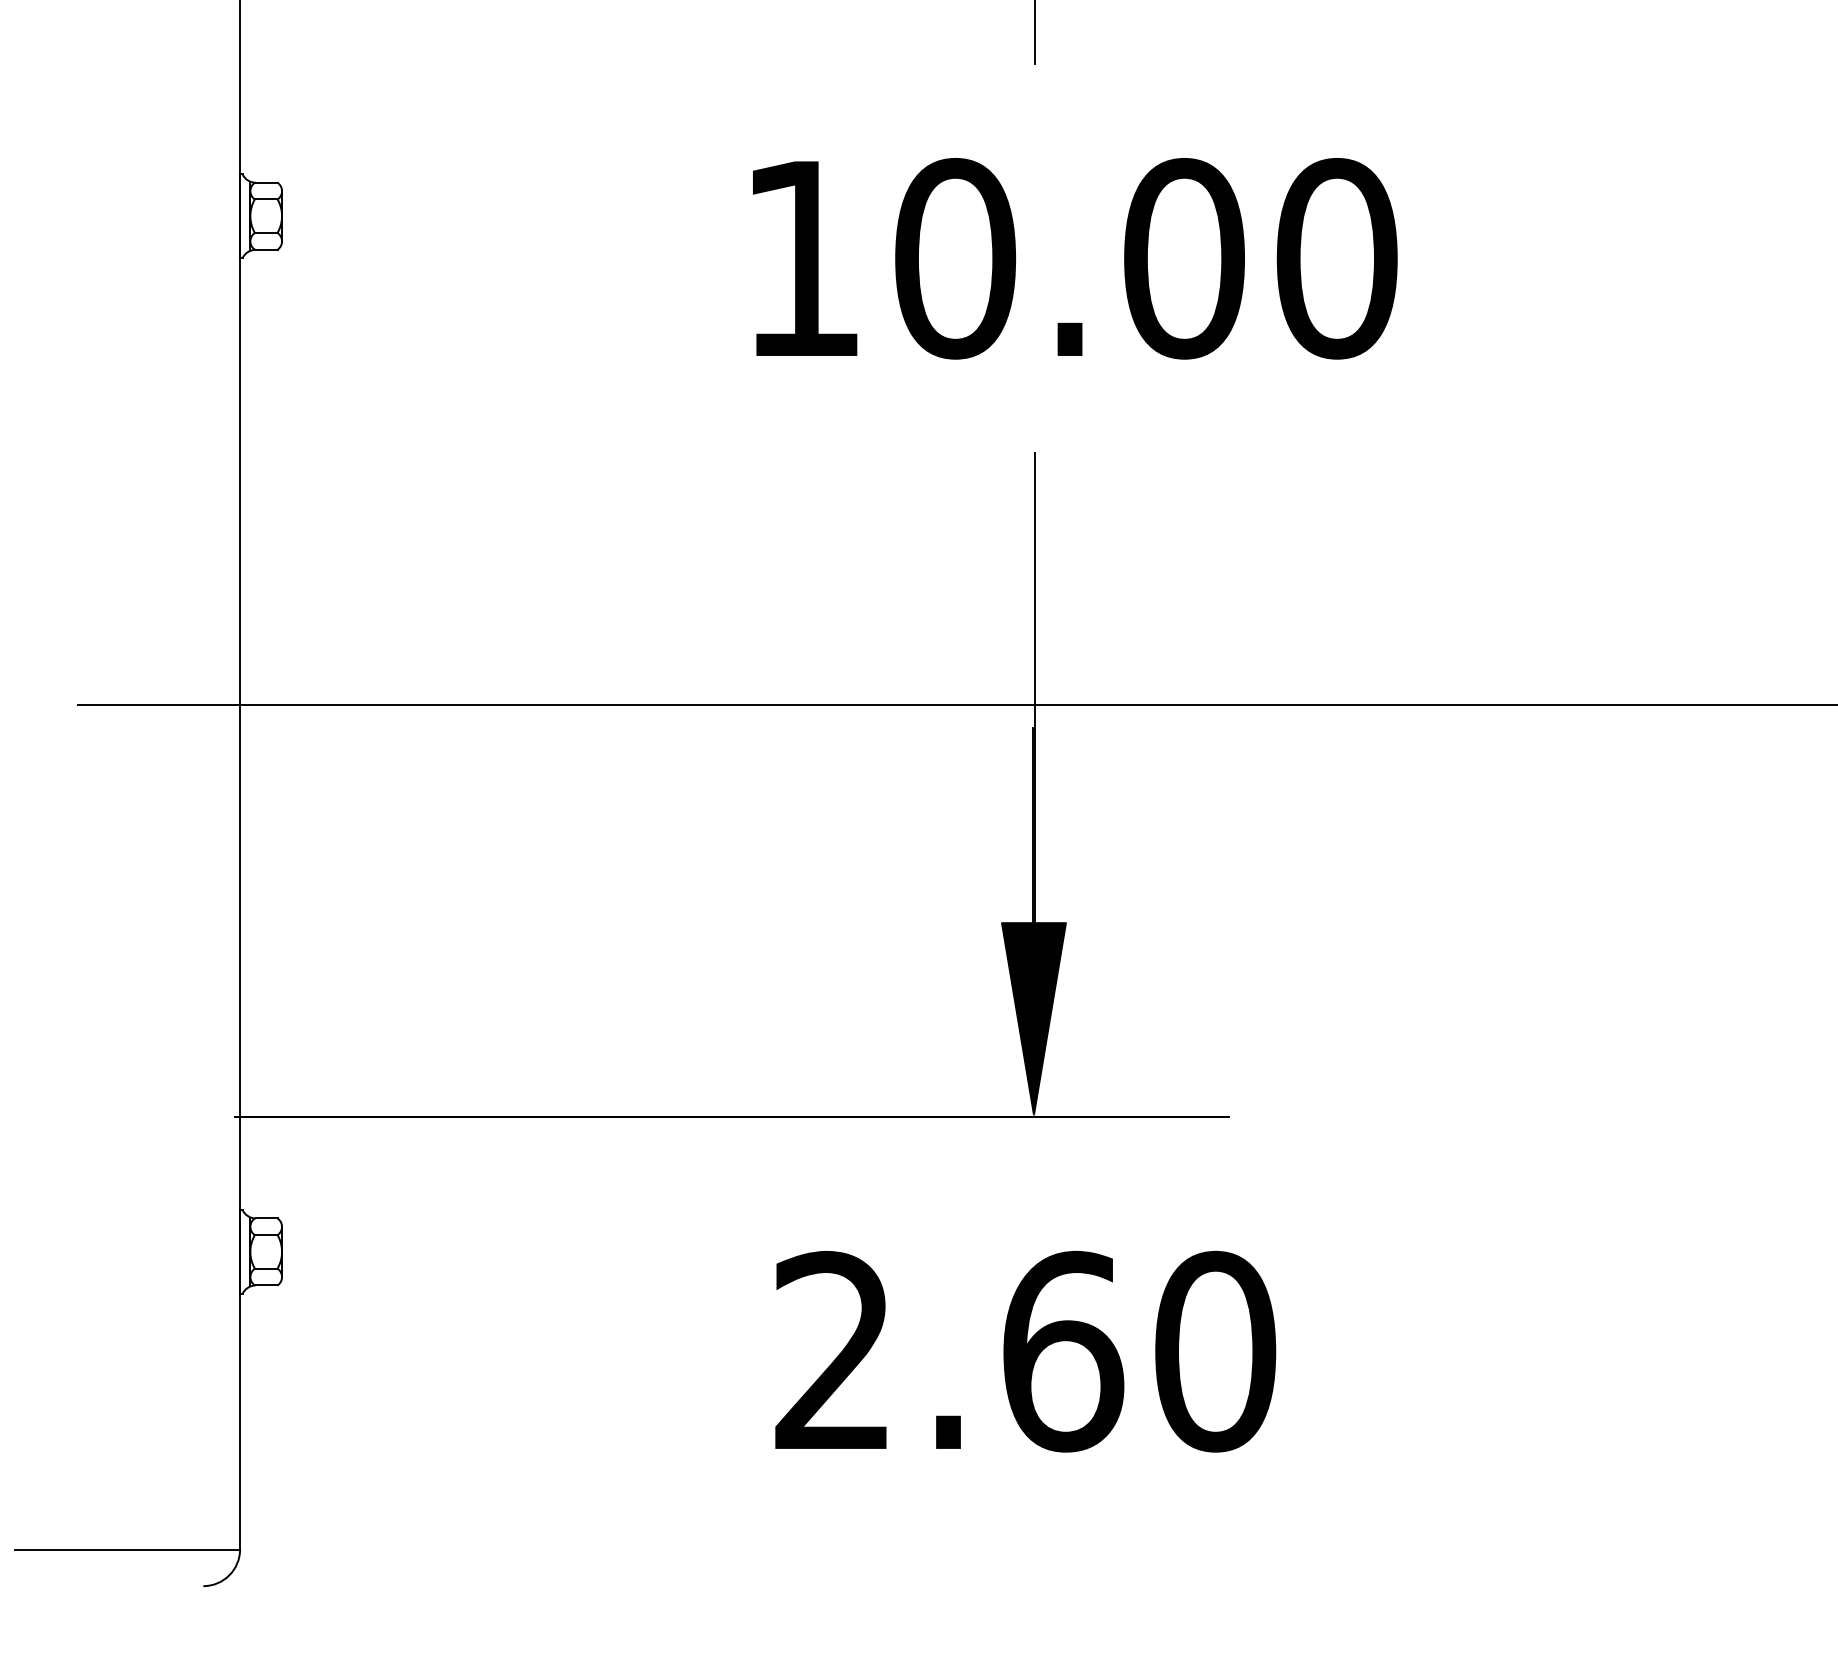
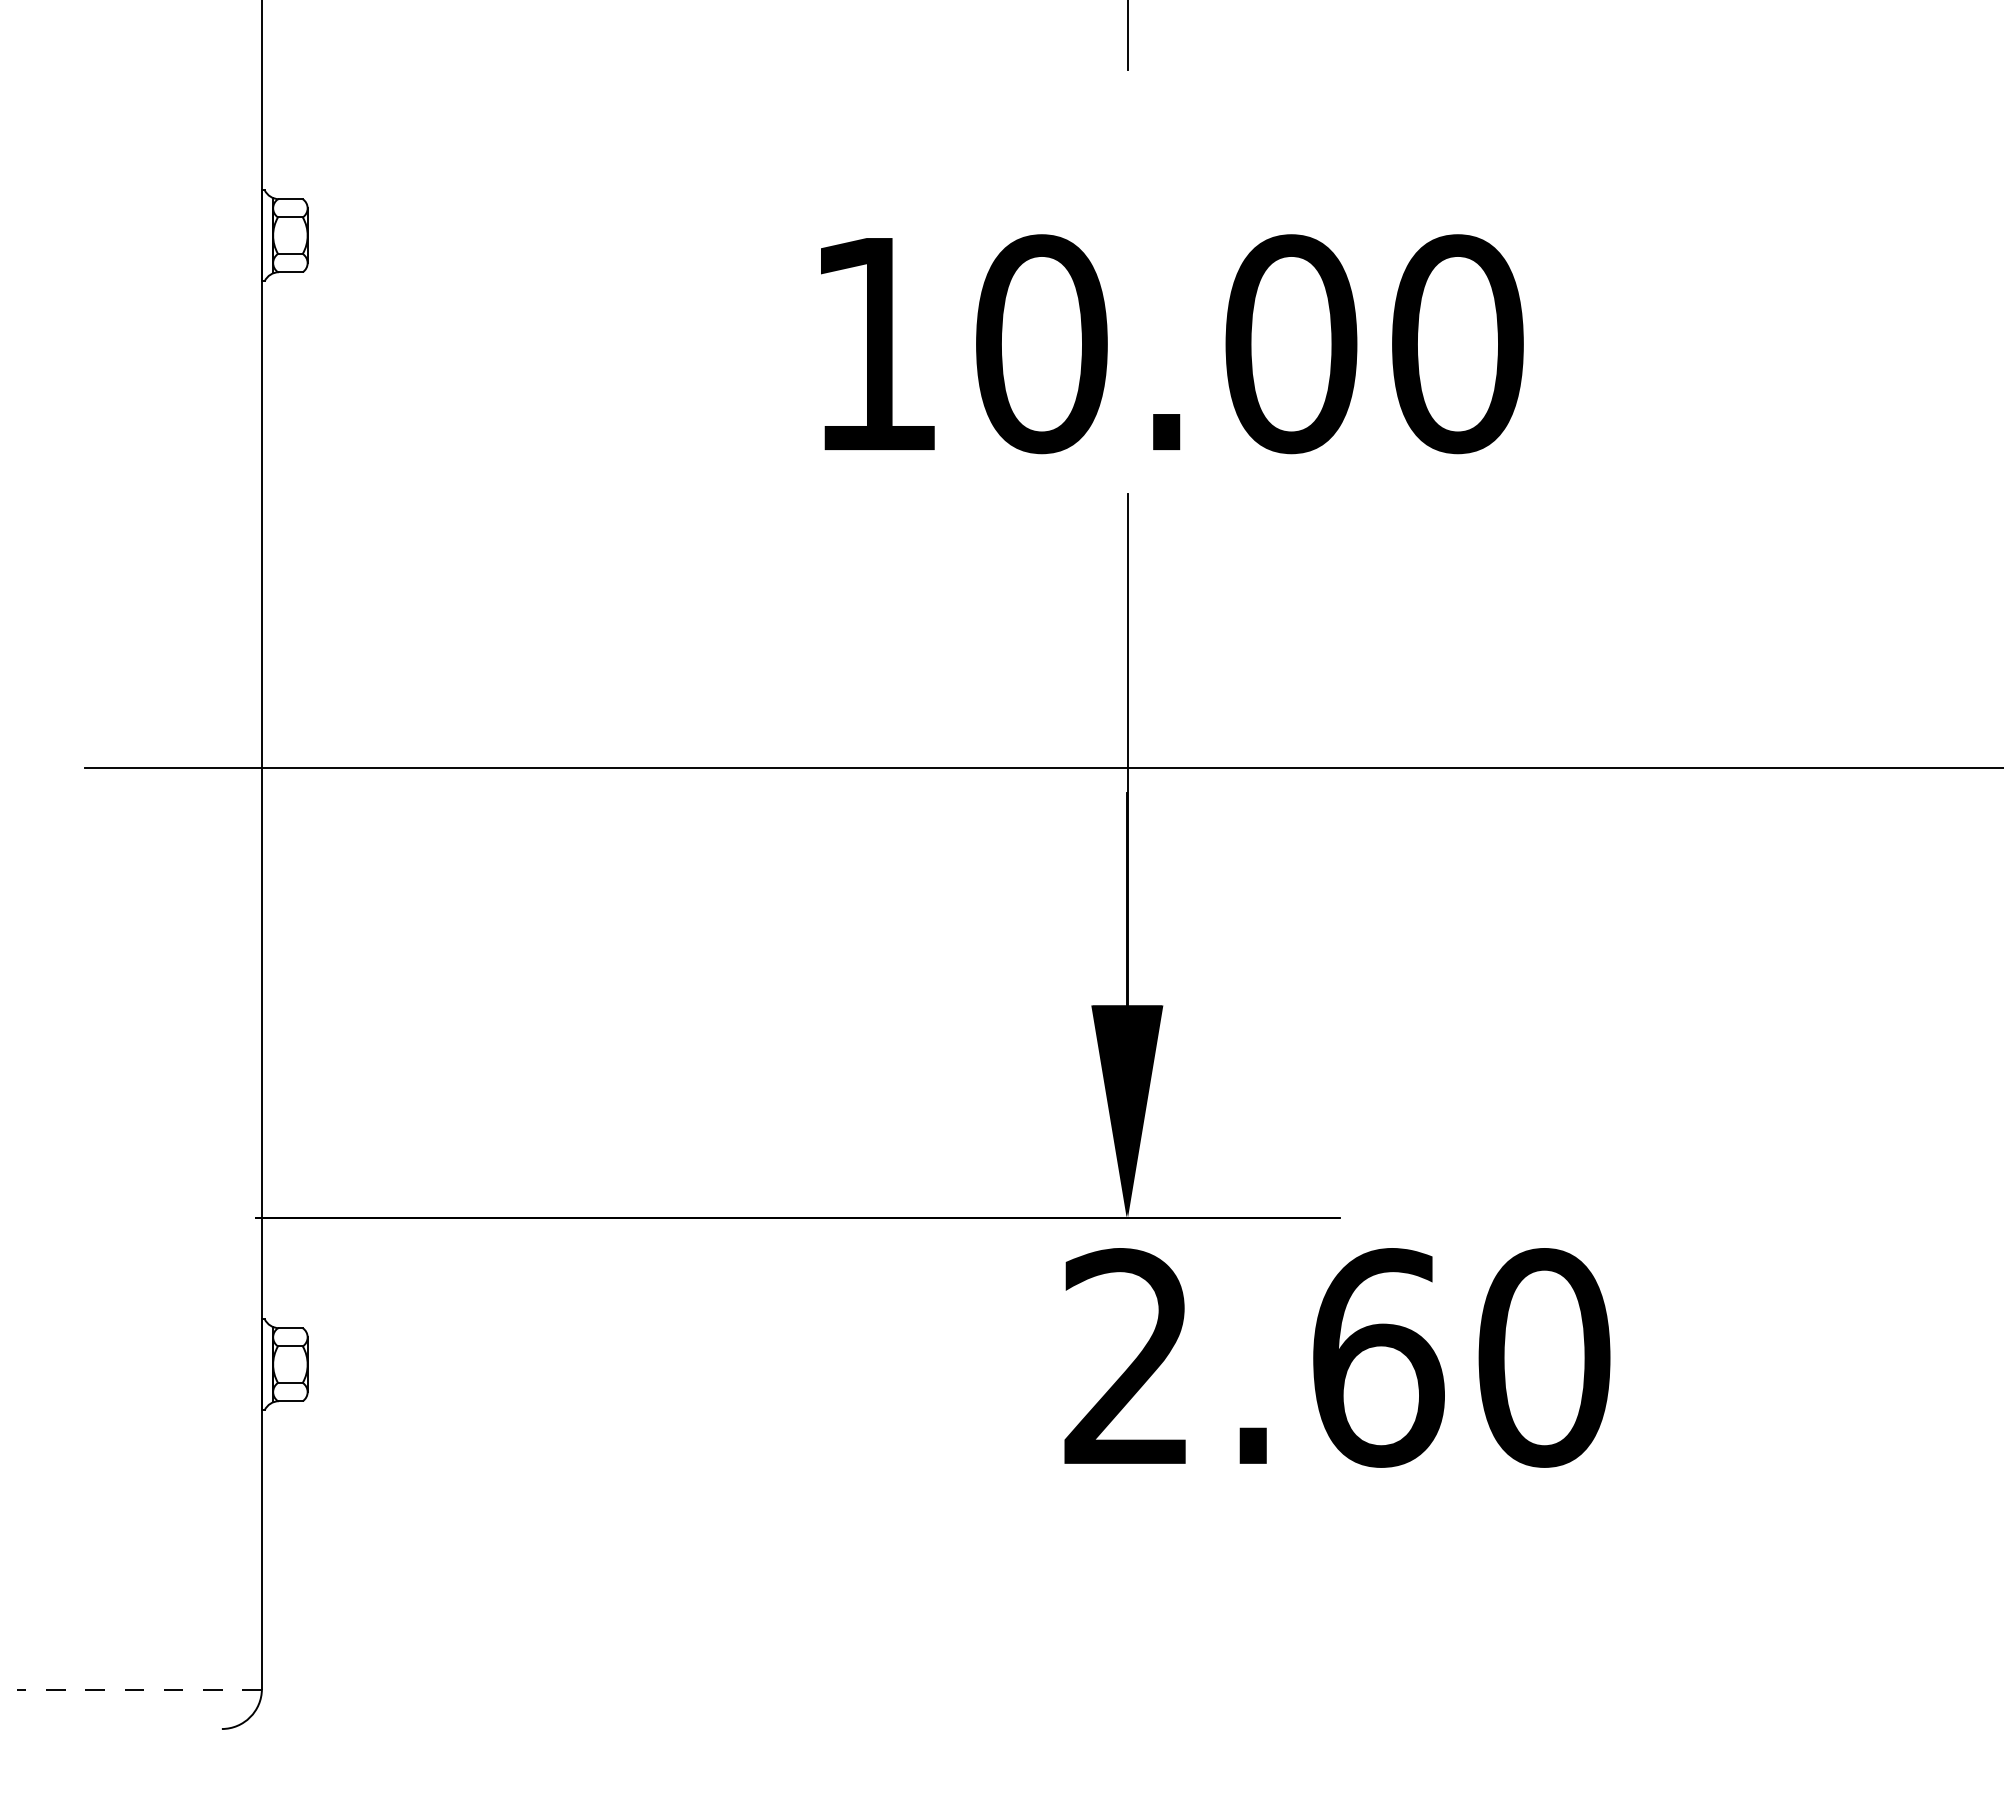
text: (1075, 258) -> (1172, 343), moved
text: (1025, 1351) -> (1337, 1357), moved
line: (127, 1550) -> (139, 1690), solid -> dashed

